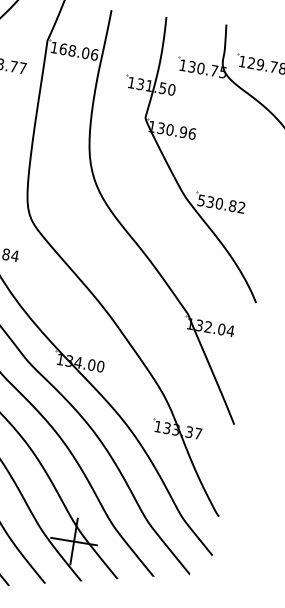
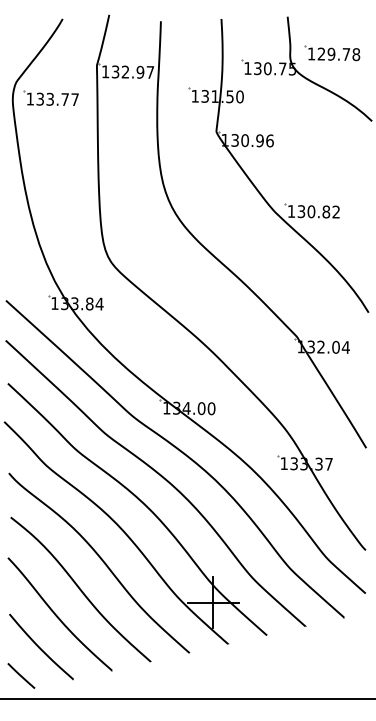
text: (78, 51) -> (132, 71), 168.06 -> 132.97
text: (201, 200) -> (291, 211), 530.82 -> 130.82

